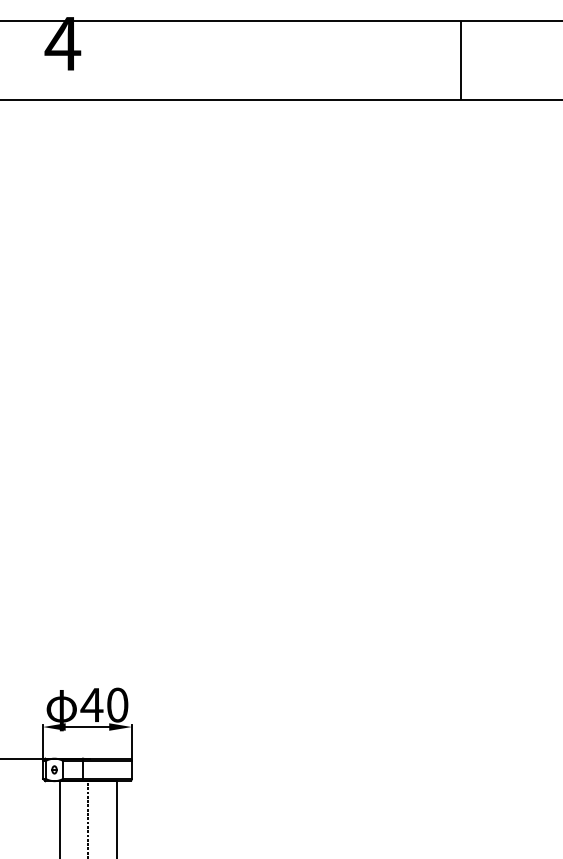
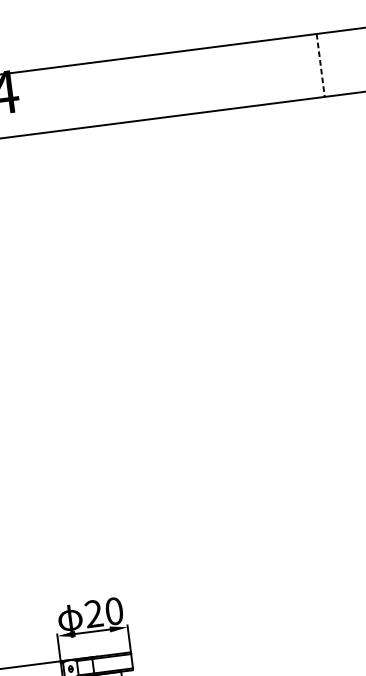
line: (460, 60) -> (320, 65), solid -> dashed
text: (91, 704) -> (93, 613), 40 -> 20

